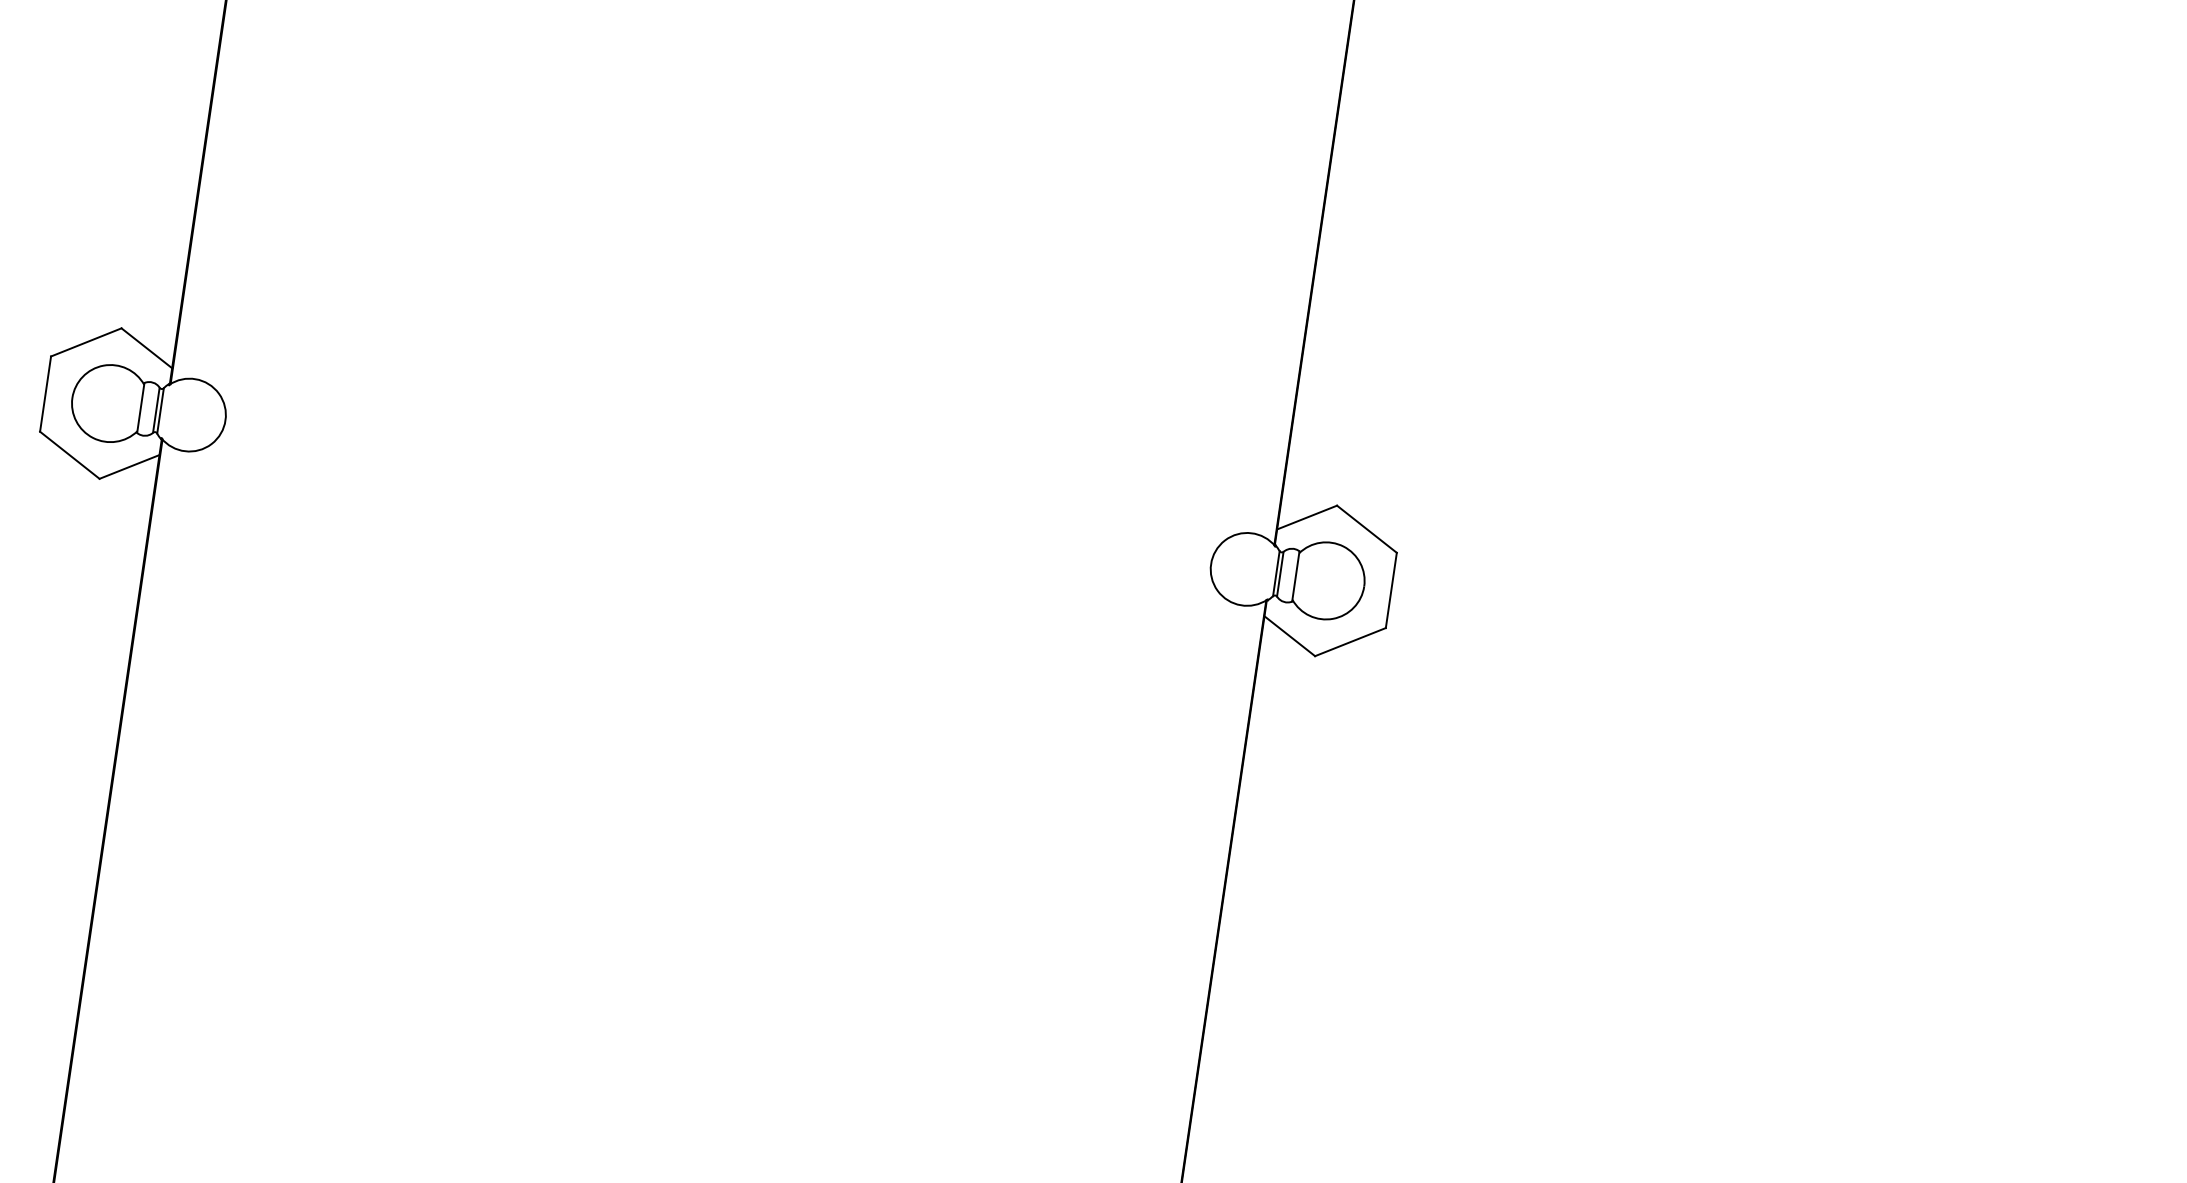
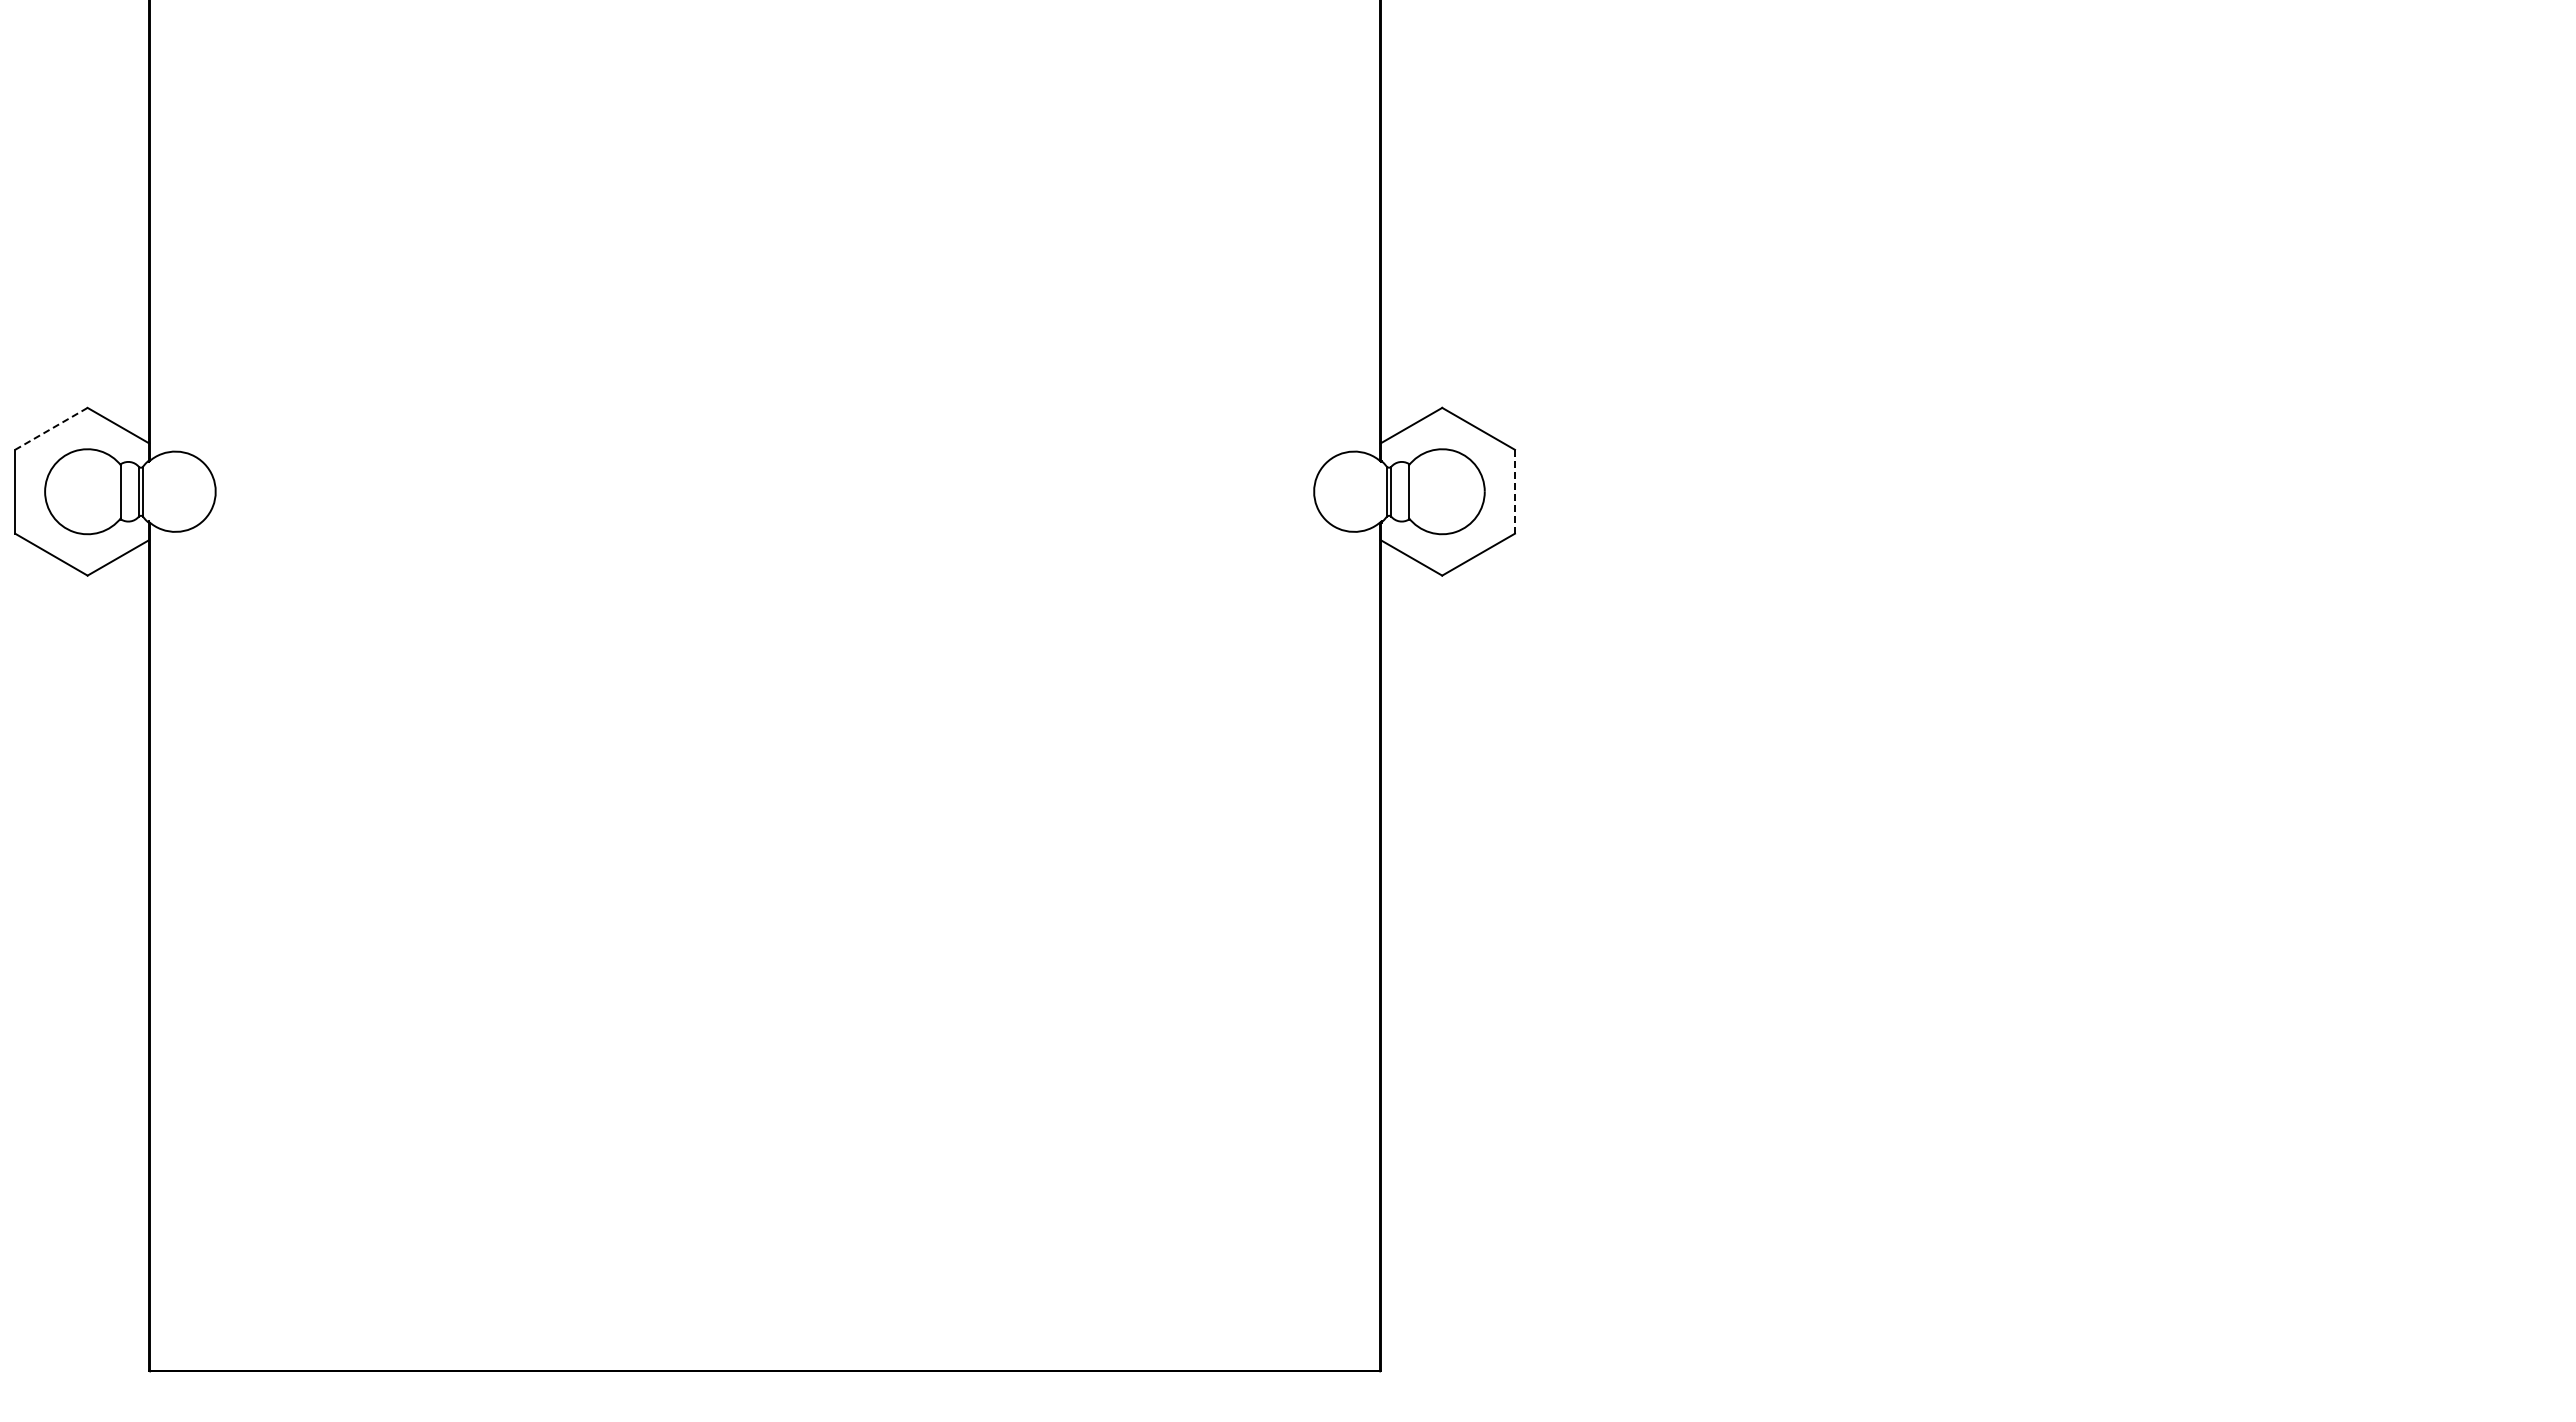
line: (86, 342) -> (51, 428), solid -> dashed
line: (1390, 590) -> (1514, 491), solid -> dashed

